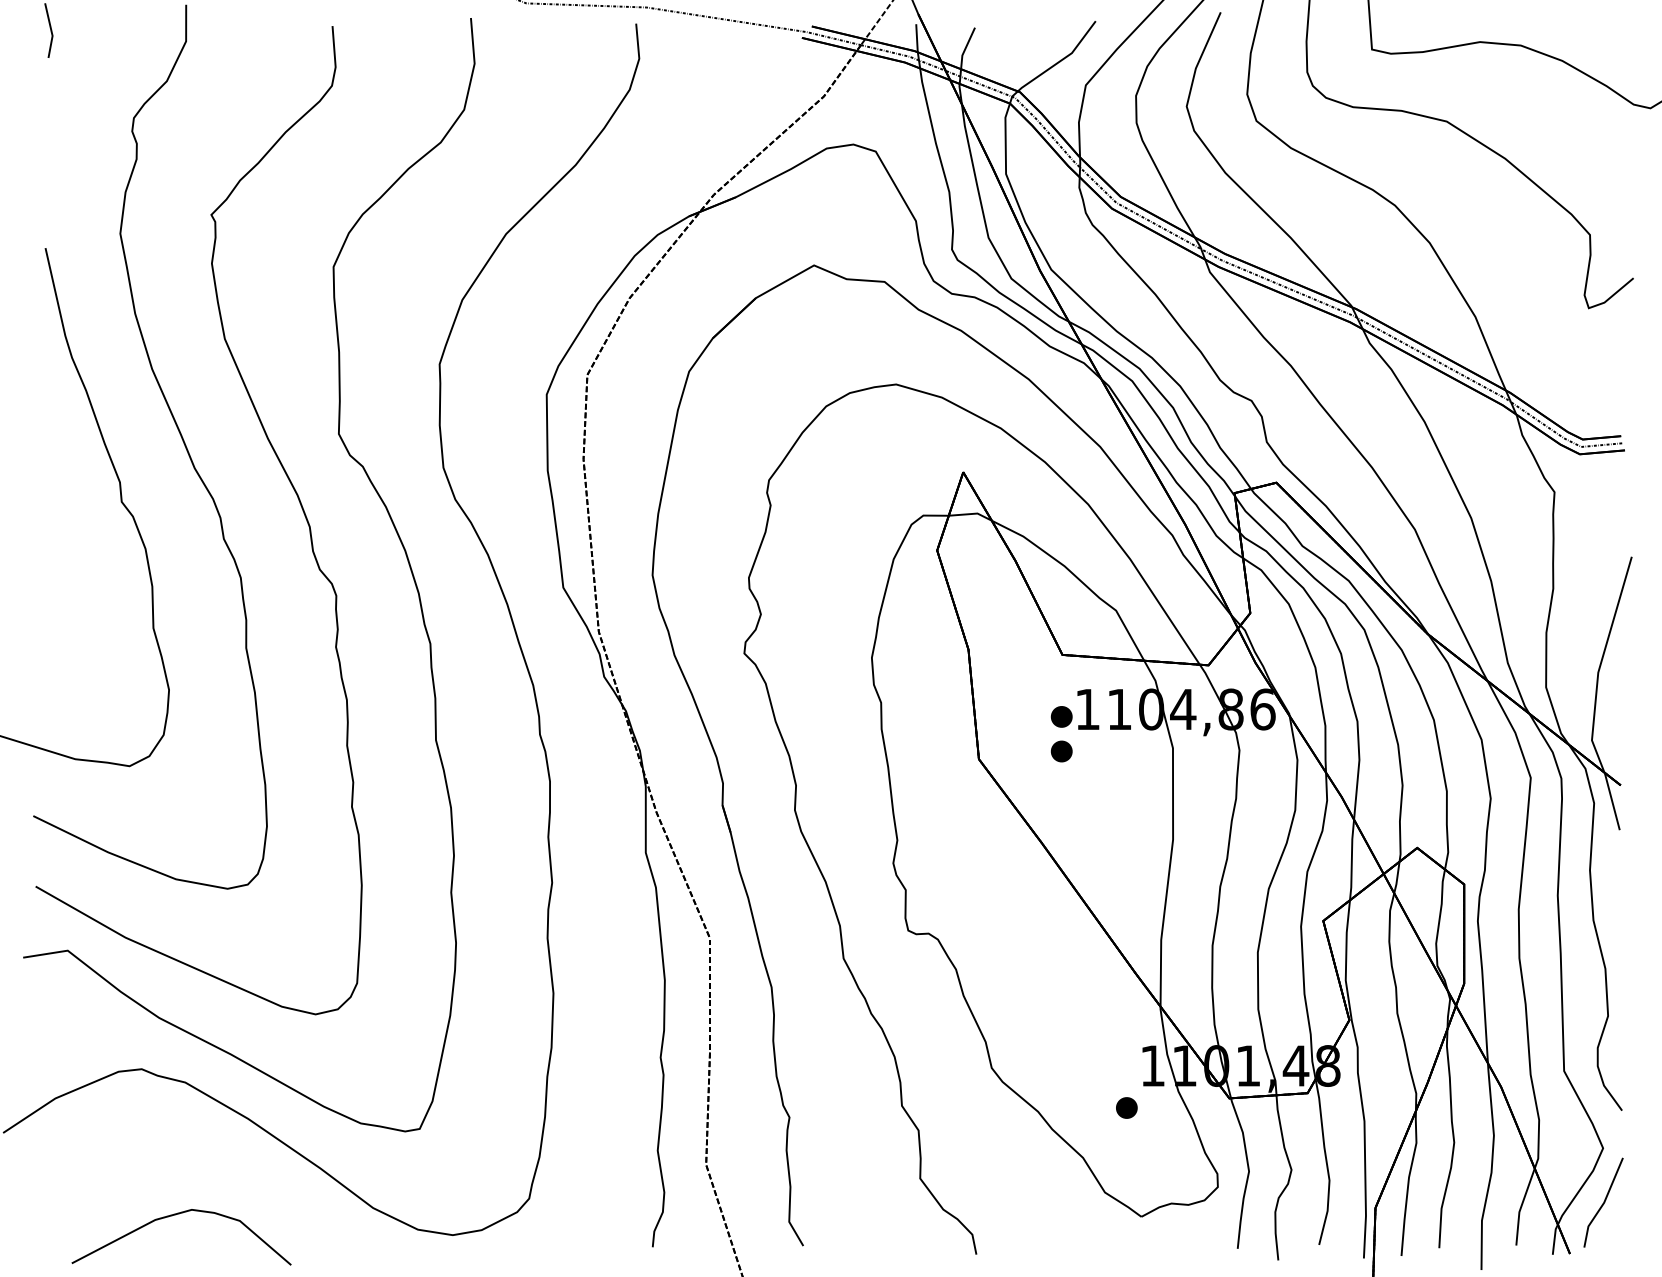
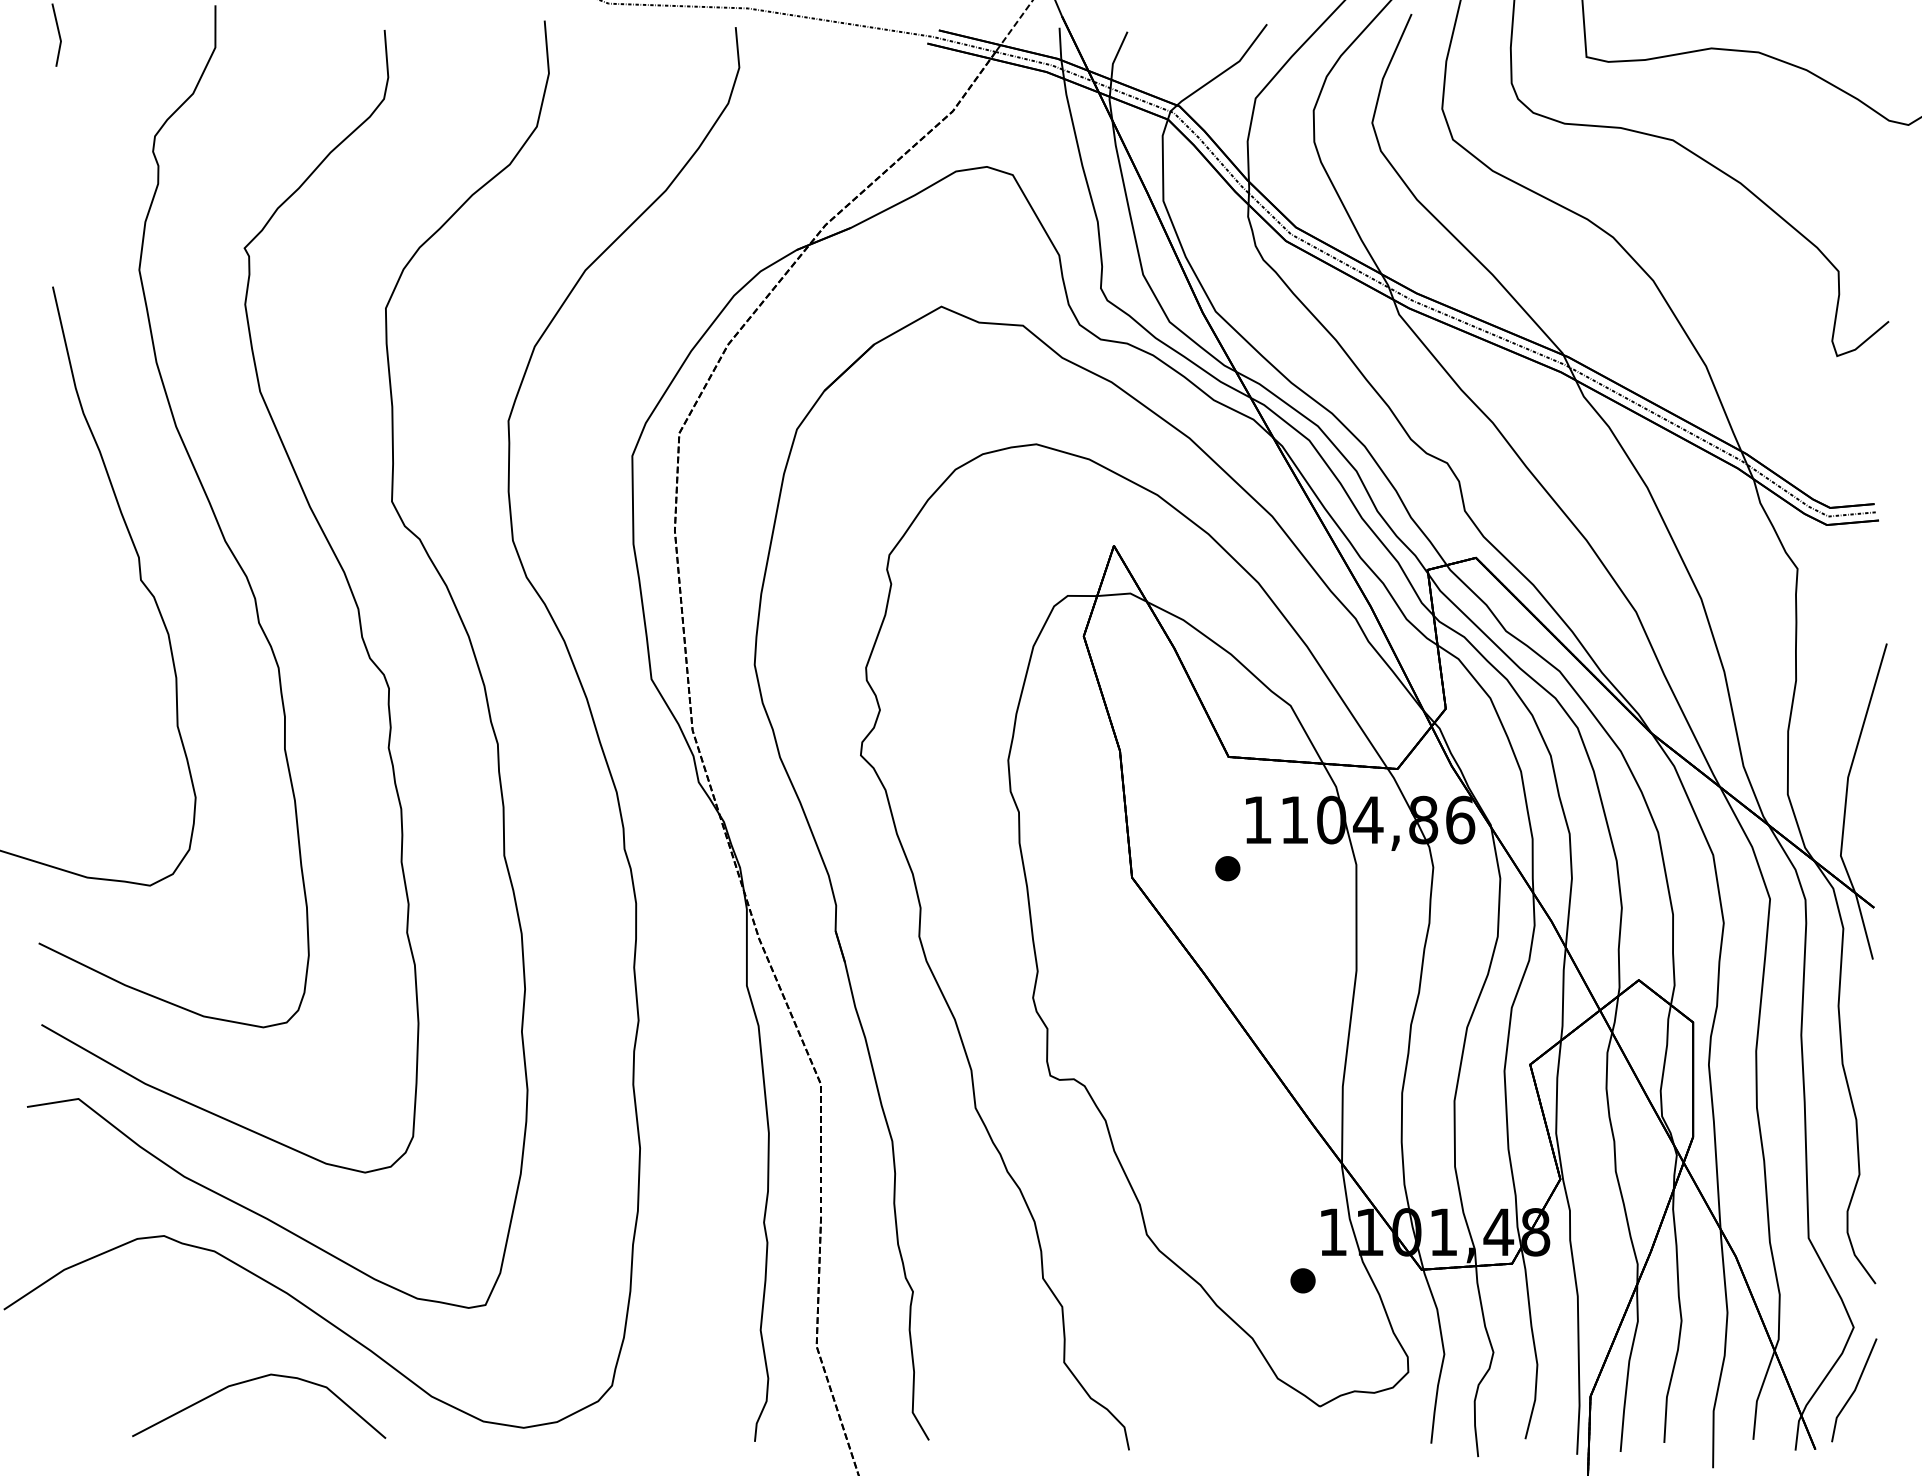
part: (1061, 716) -> (1227, 828), removed
curve: (177, 1214) -> (254, 1380), moved

